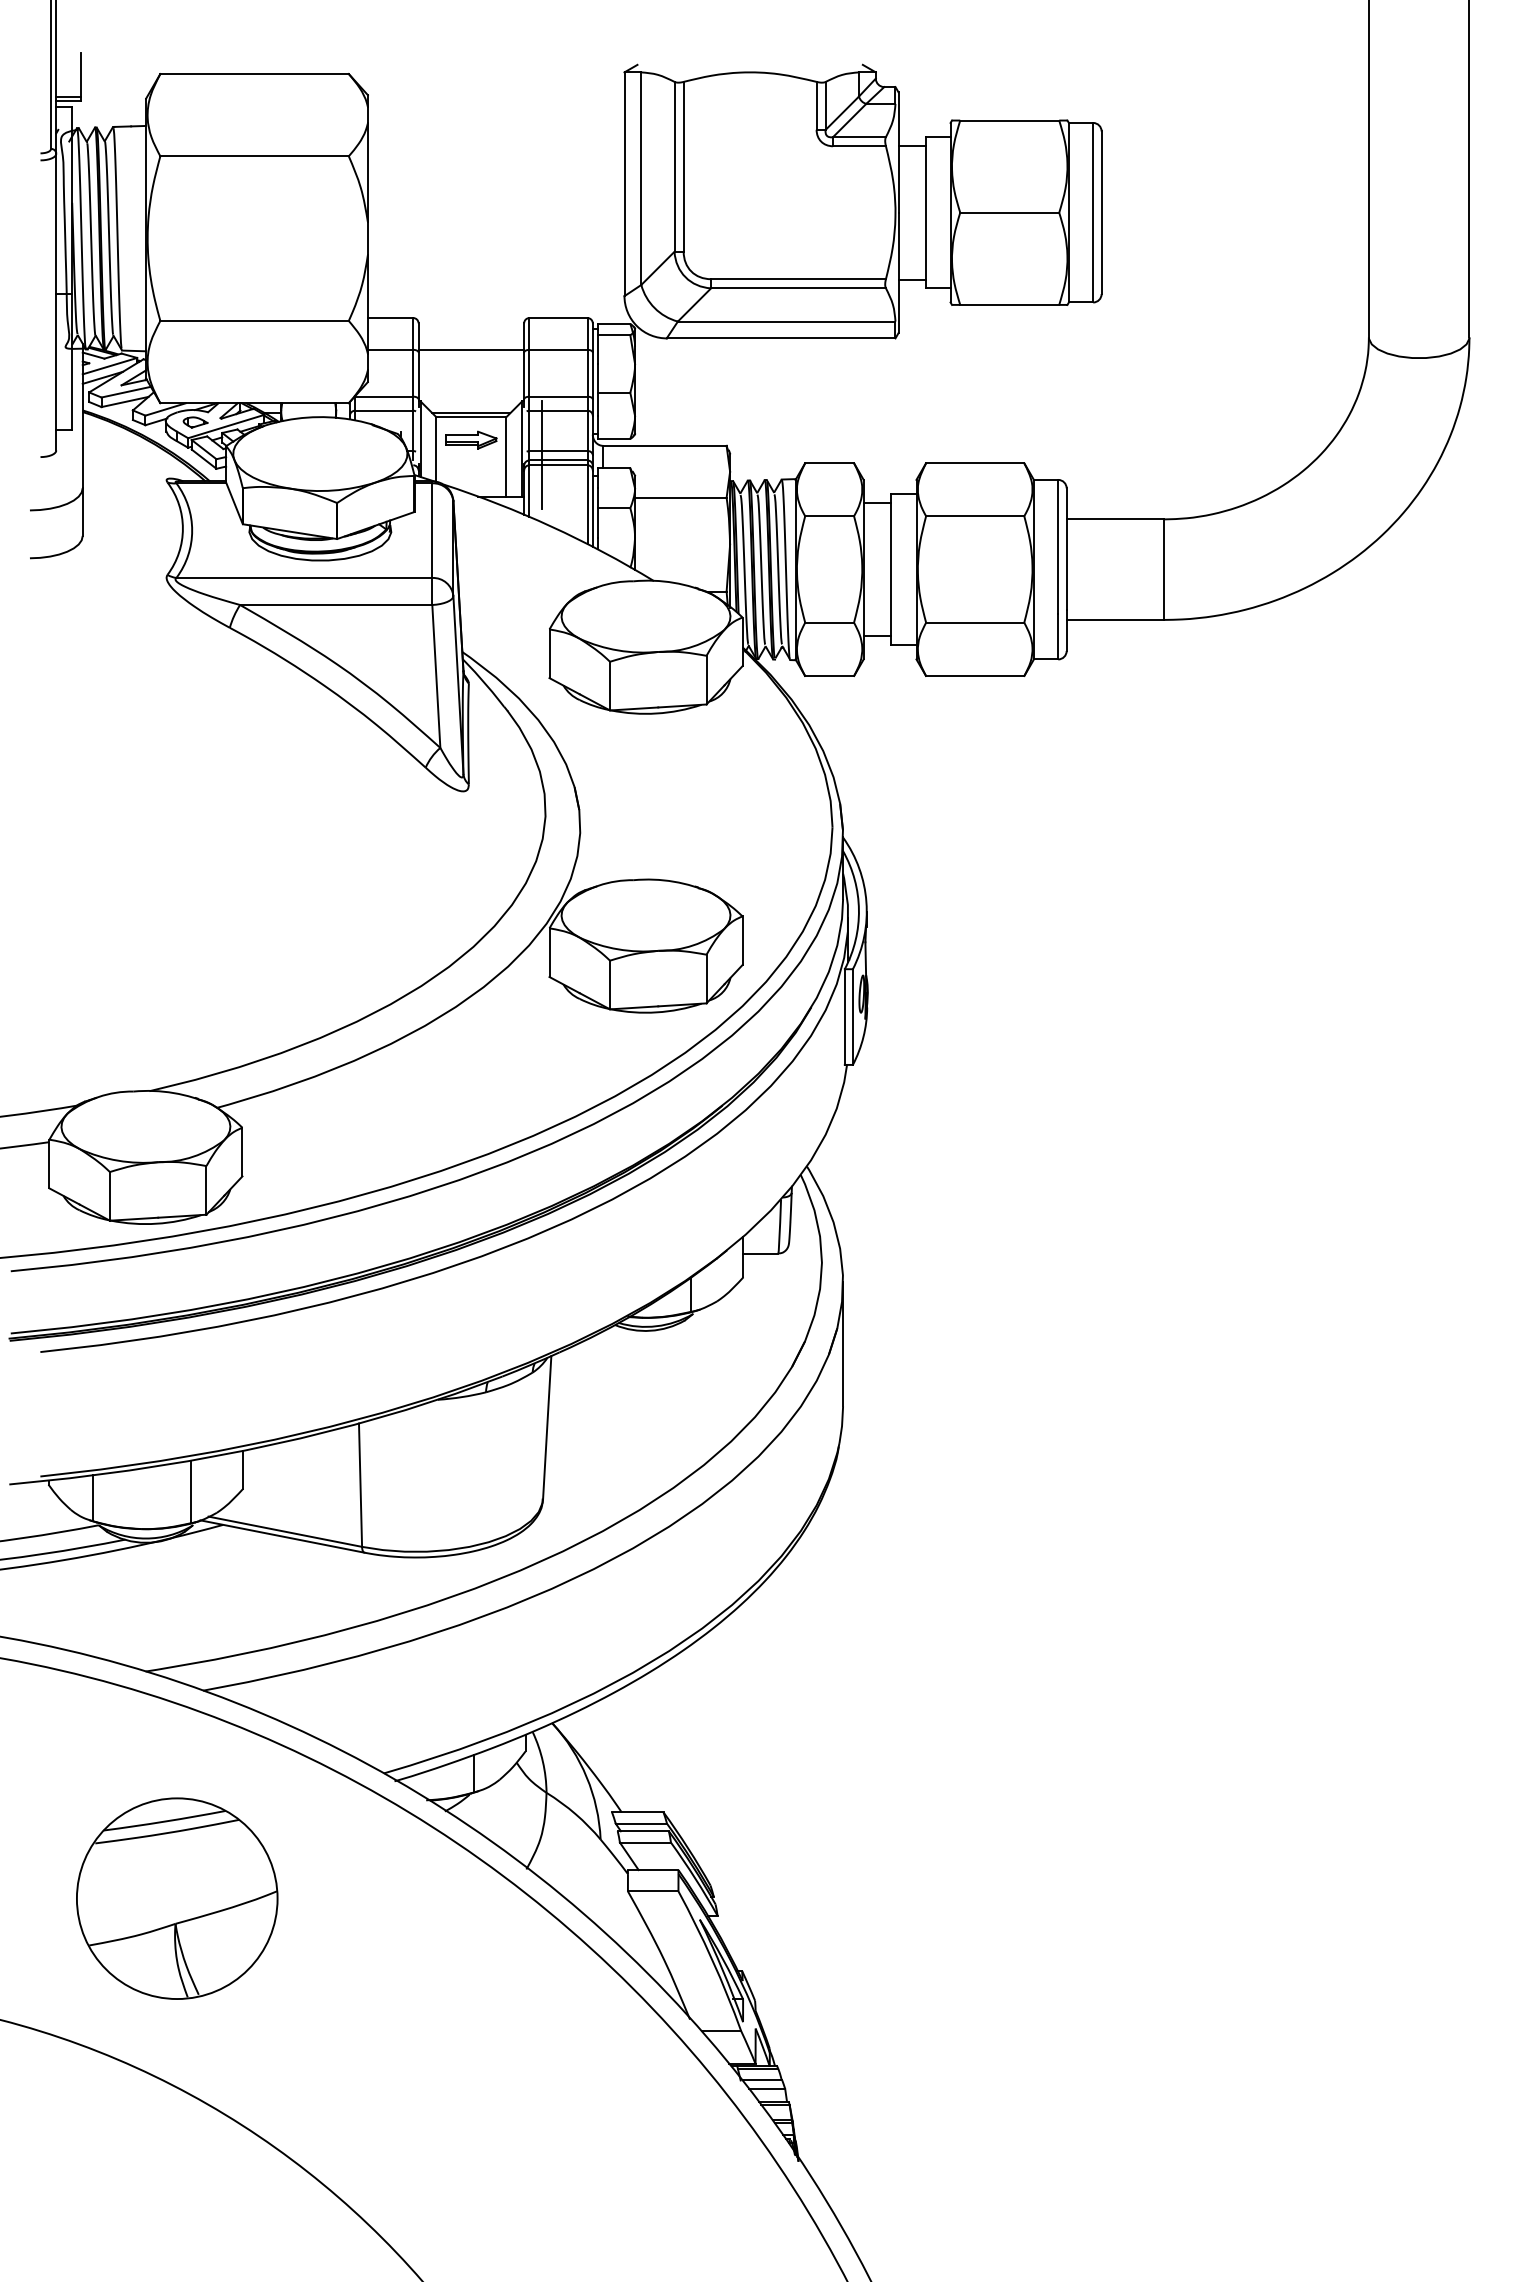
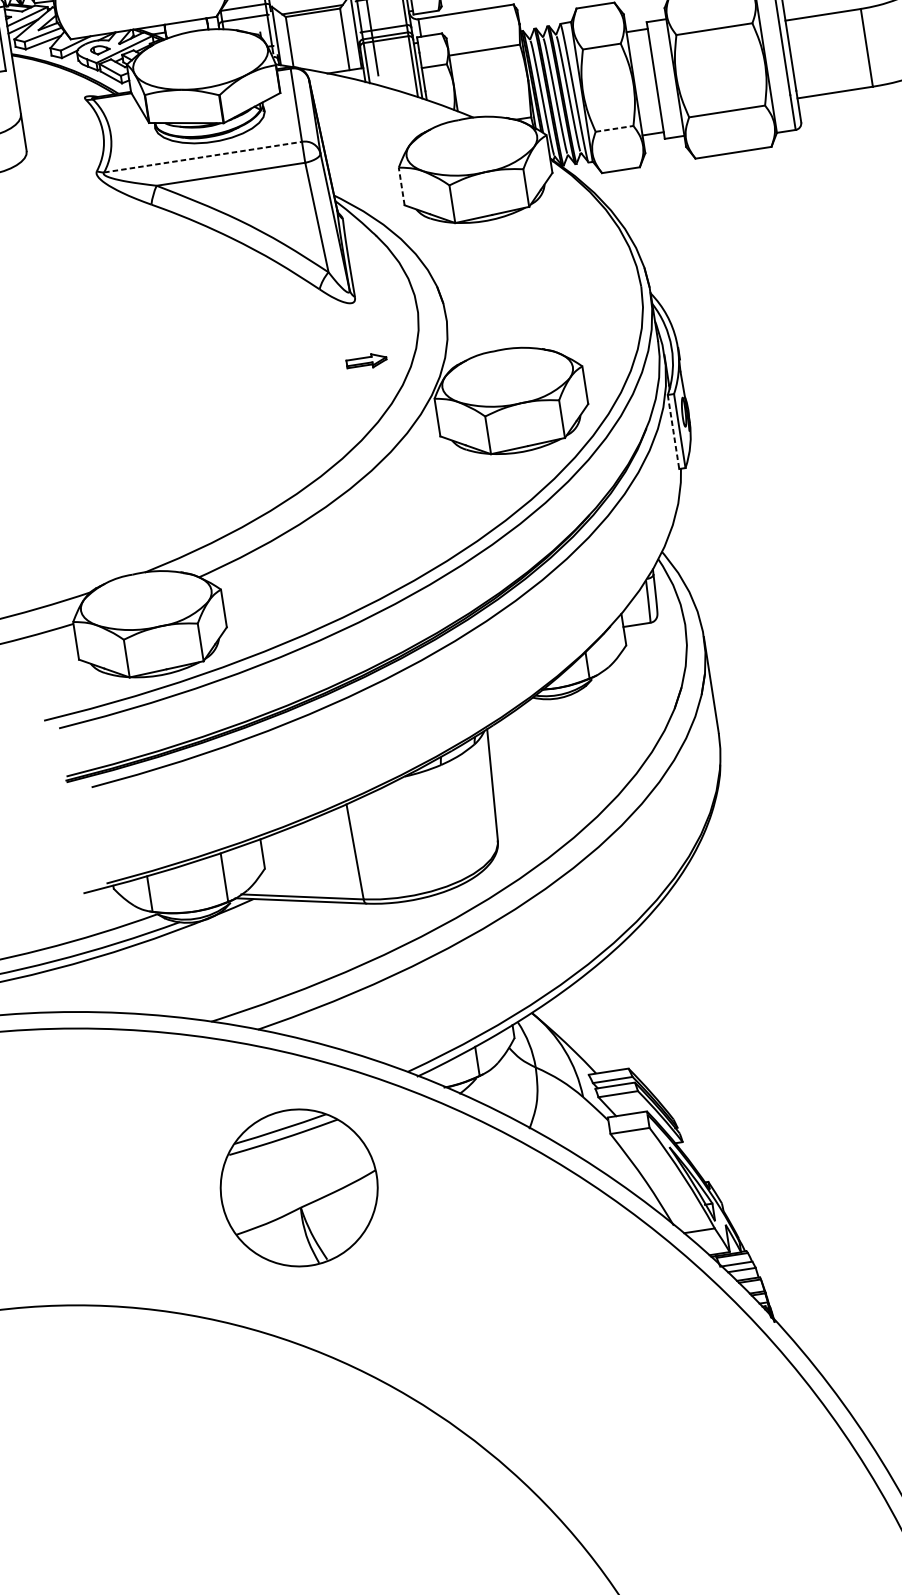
part: (471, 439) -> (366, 361), moved
line: (304, 577) -> (203, 156), solid -> dashed
line: (830, 622) -> (615, 128), solid -> dashed
line: (549, 653) -> (401, 186), solid -> dashed
line: (844, 1017) -> (673, 432), solid -> dashed
part: (177, 1898) -> (299, 1187), moved

